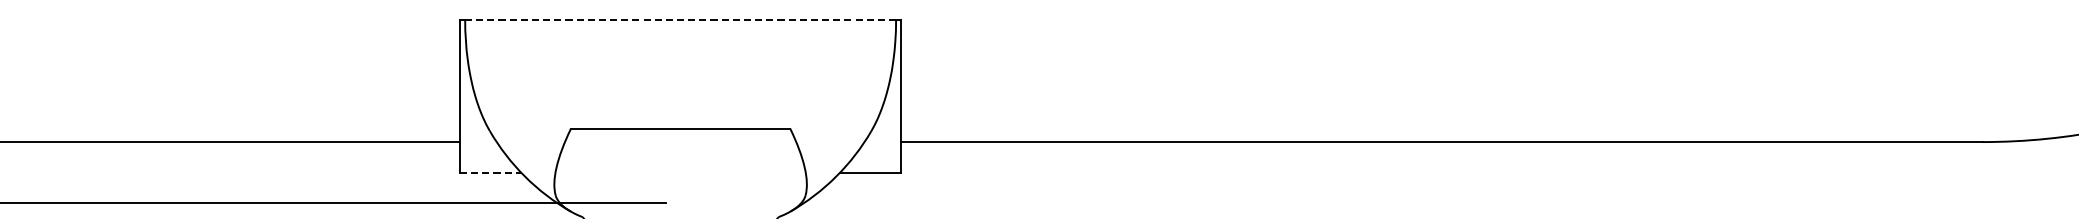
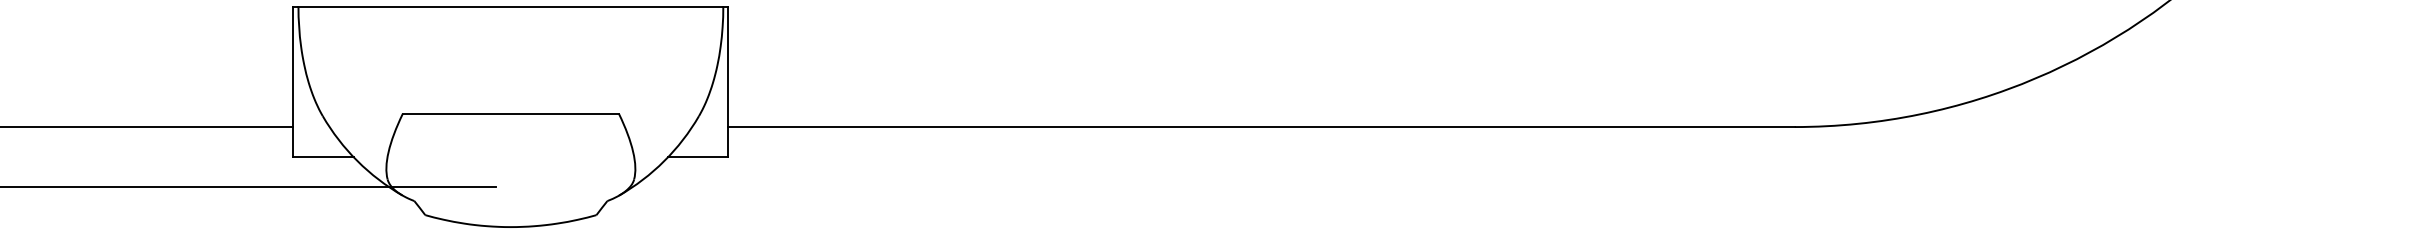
line: (680, 19) -> (510, 6), dashed -> solid
line: (491, 172) -> (324, 157), dashed -> solid

